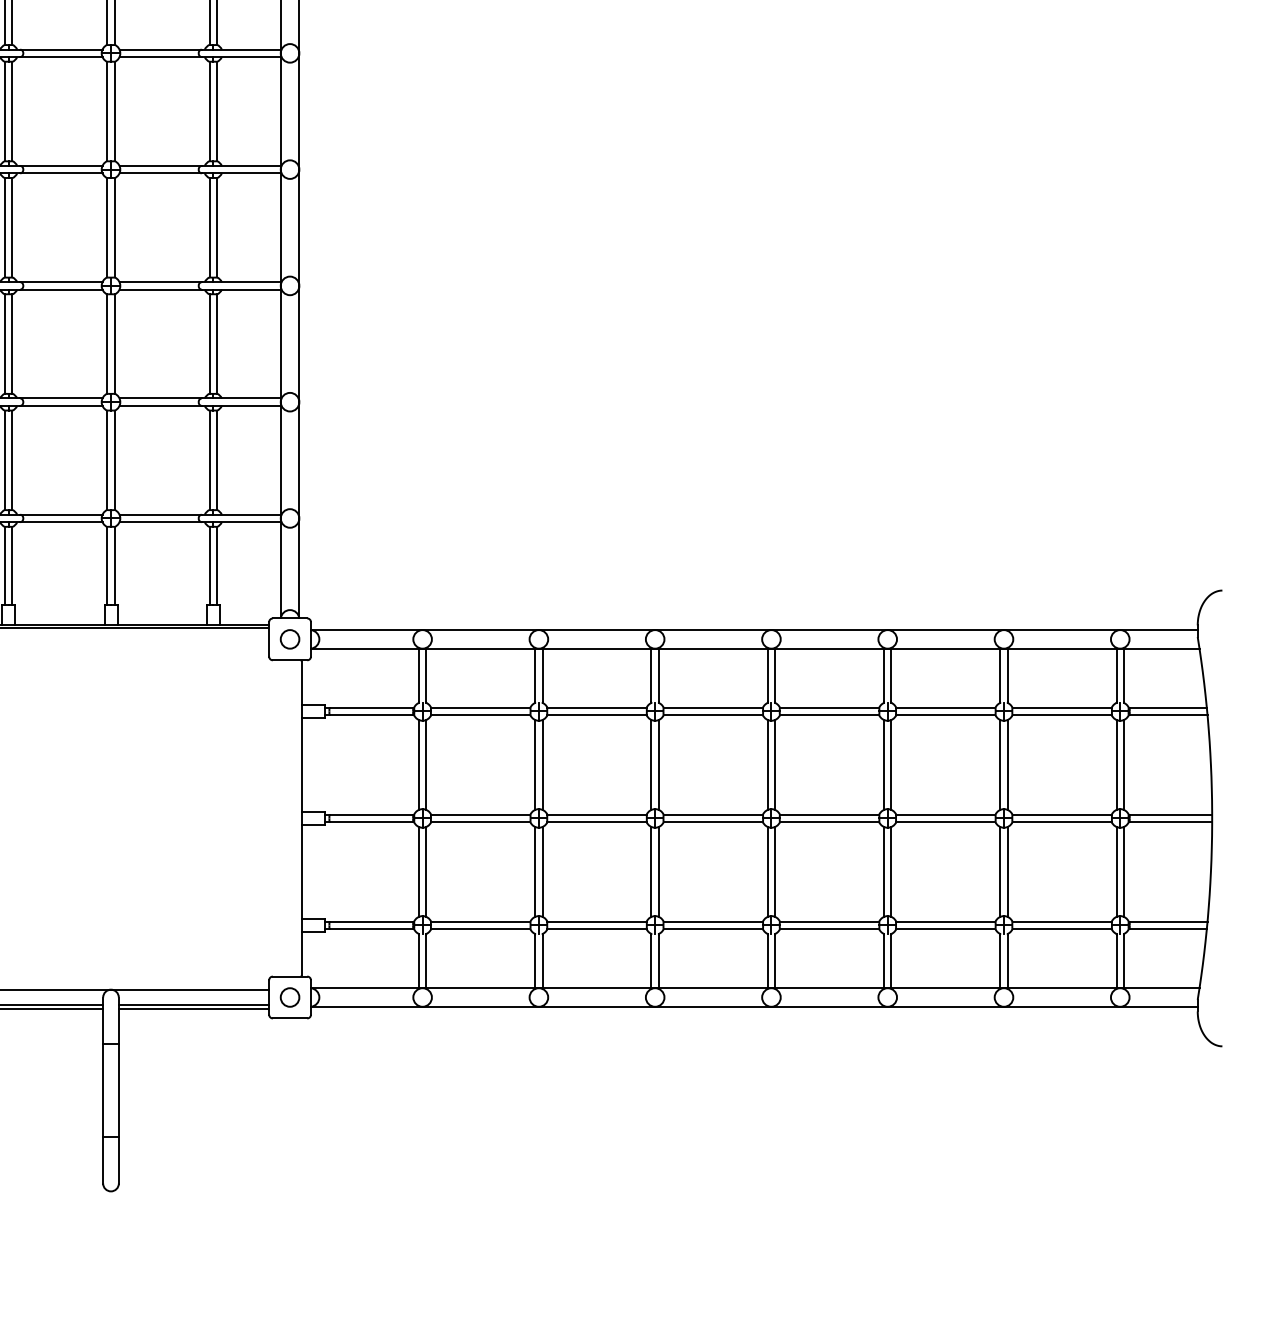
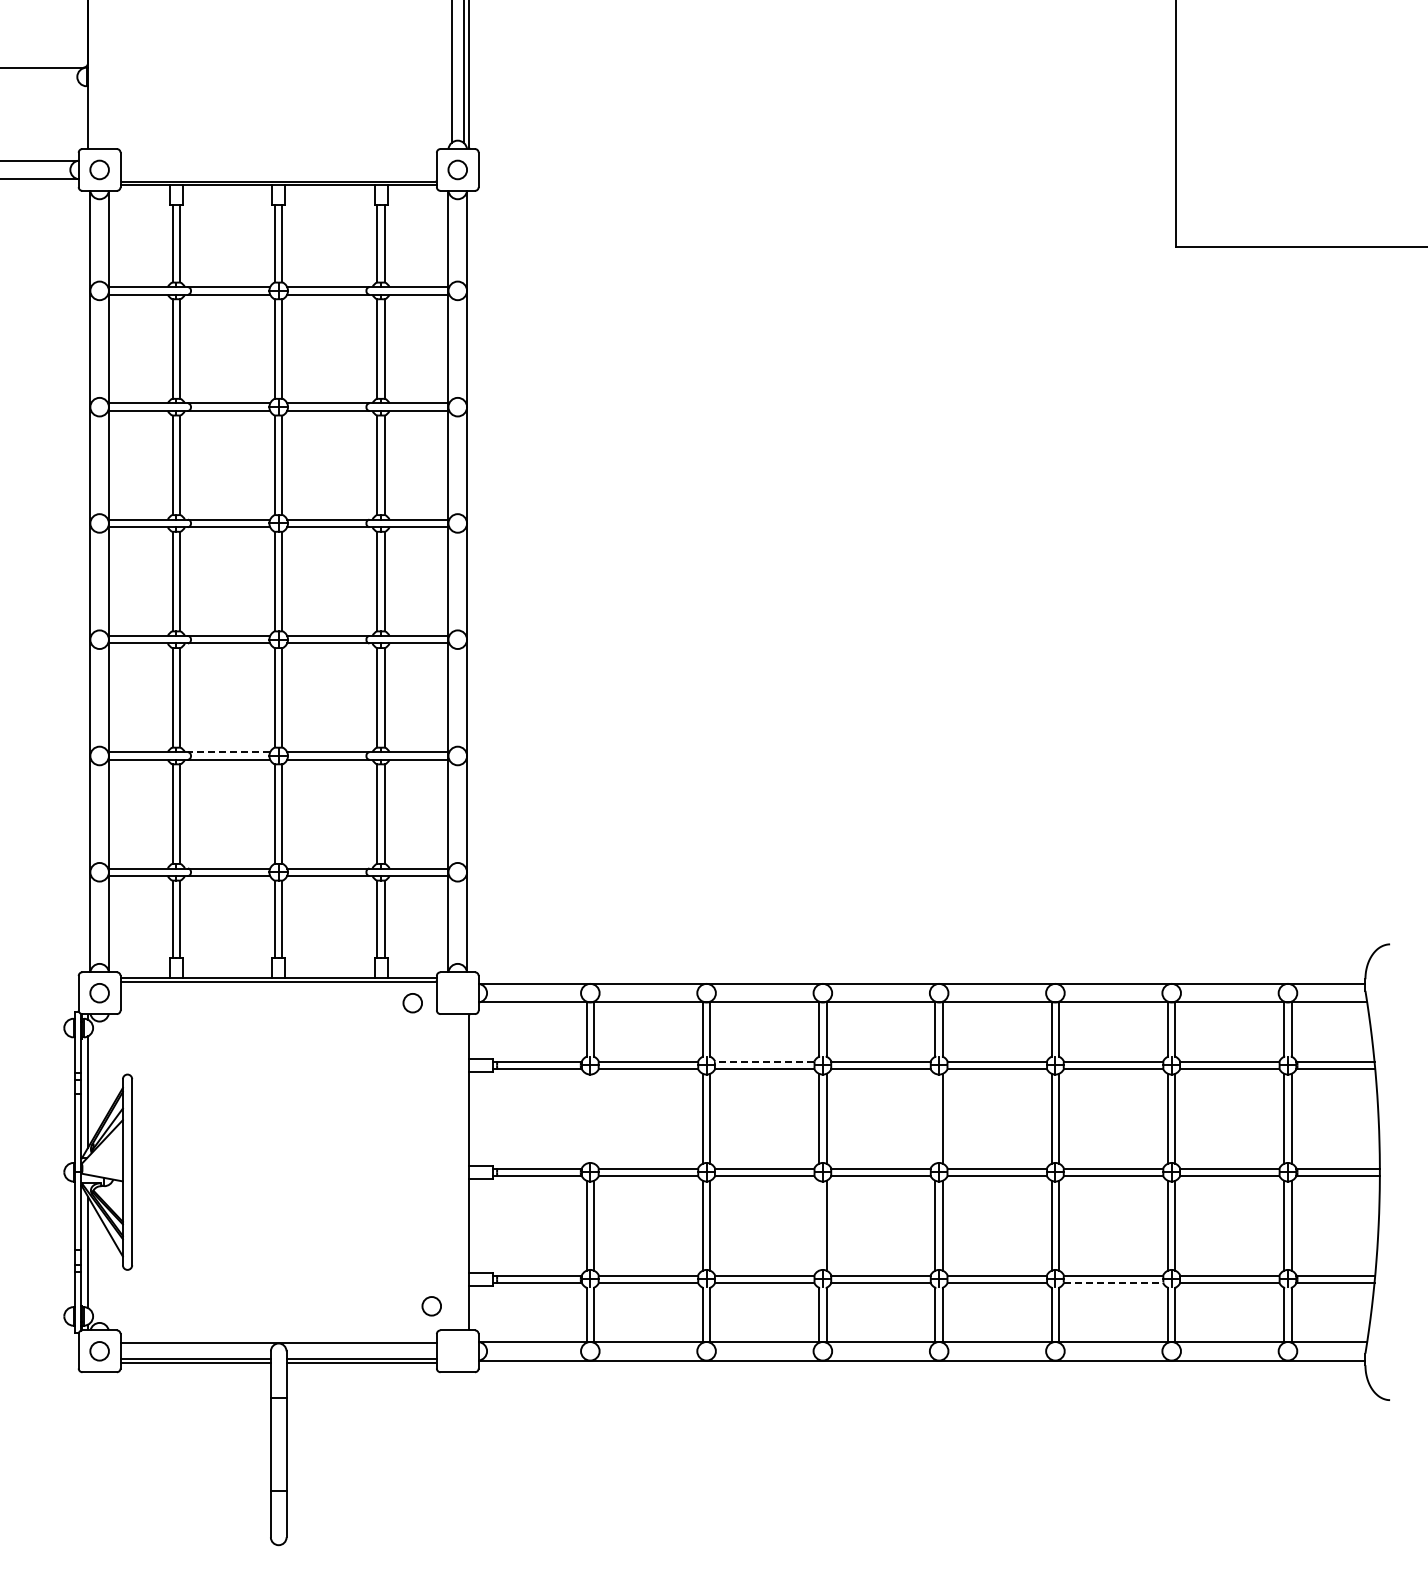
line: (60, 398) -> (228, 752), solid -> dashed
circle: (289, 639) -> (412, 1003), moved
line: (596, 707) -> (764, 1061), solid -> dashed
line: (418, 764) -> (586, 1118), removed
line: (426, 764) -> (594, 1118), removed
line: (767, 764) -> (935, 1118), removed
line: (651, 871) -> (819, 1225), removed
line: (945, 928) -> (1113, 1282), solid -> dashed
circle: (289, 997) -> (431, 1306), moved

